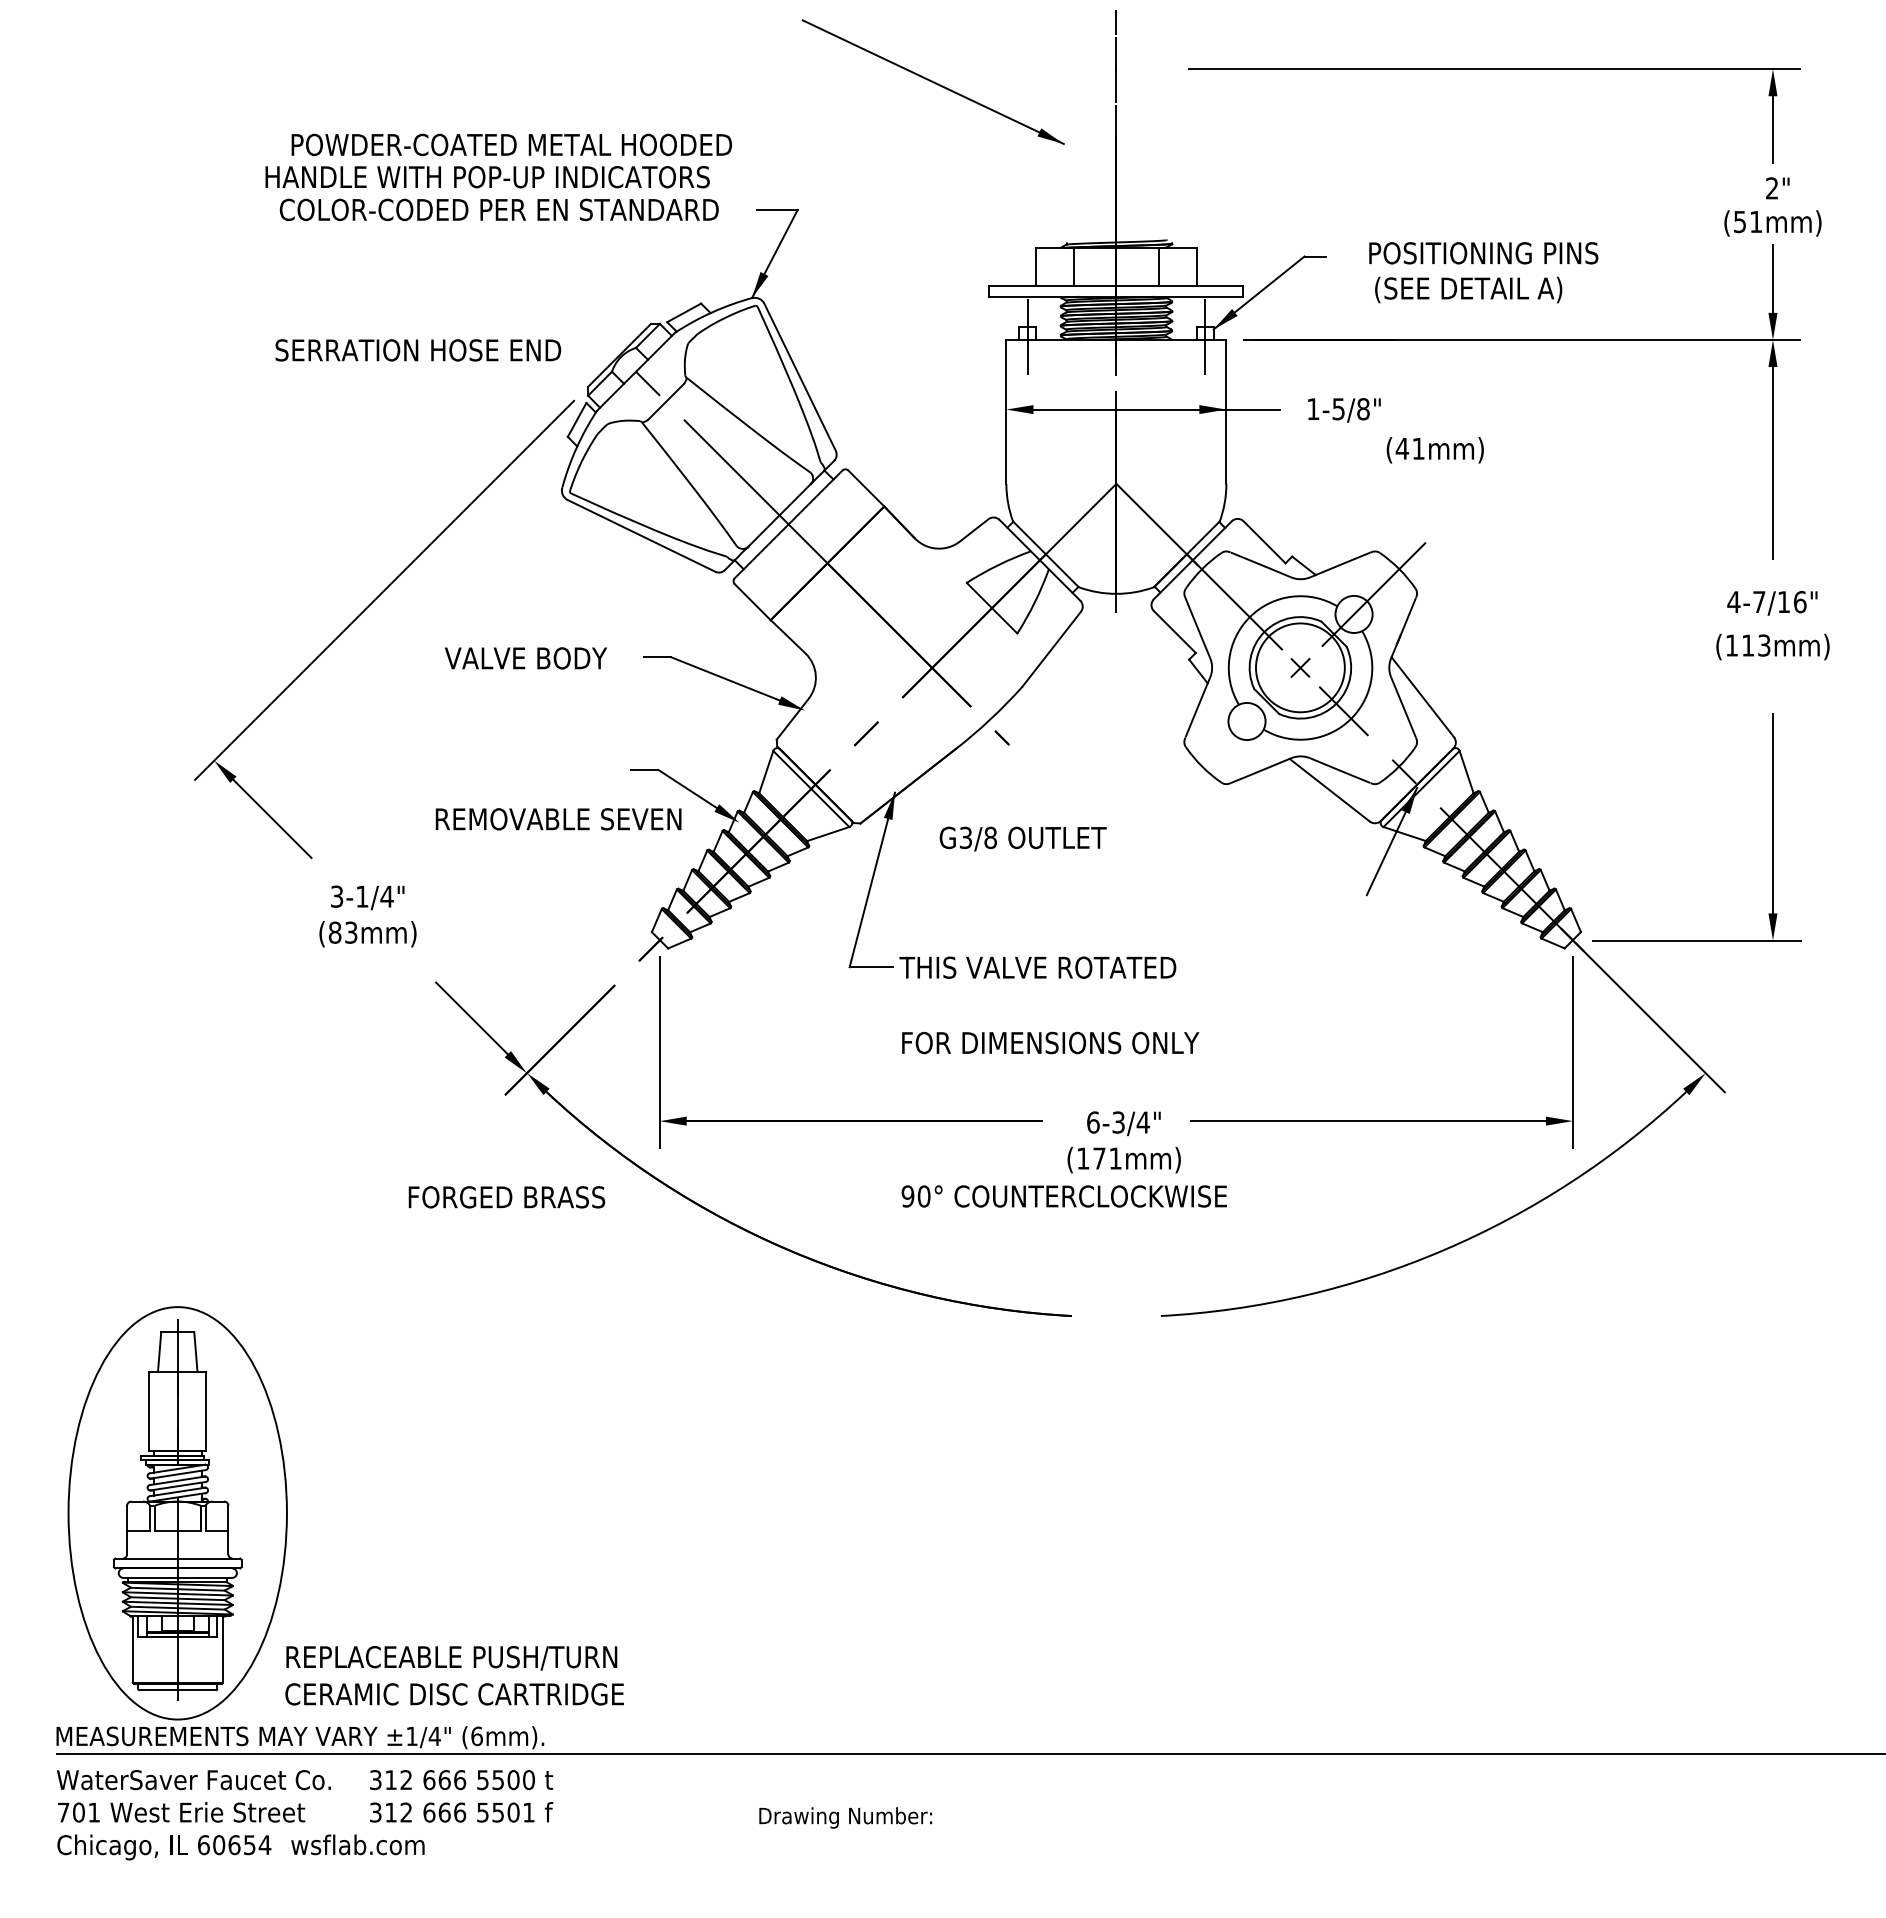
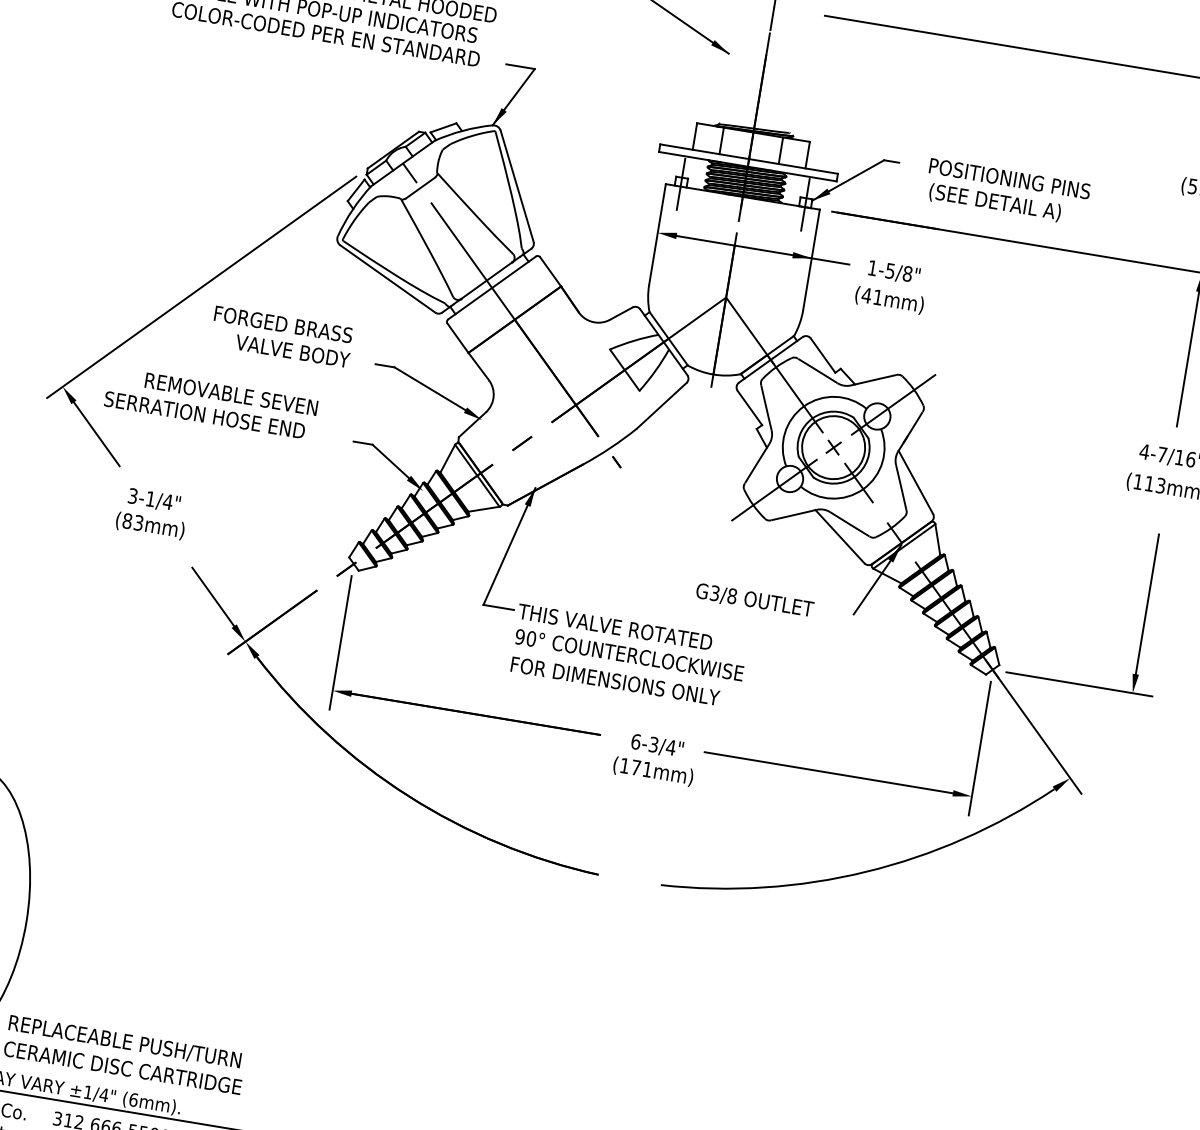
text: (418, 350) -> (204, 415), moved
text: (1434, 450) -> (888, 300), moved
line: (1227, 740) -> (774, 490), added
text: (558, 819) -> (231, 394), moved
text: (1022, 838) -> (754, 600), moved
text: (1063, 1196) -> (628, 655), moved
text: (506, 1197) -> (283, 324), moved

